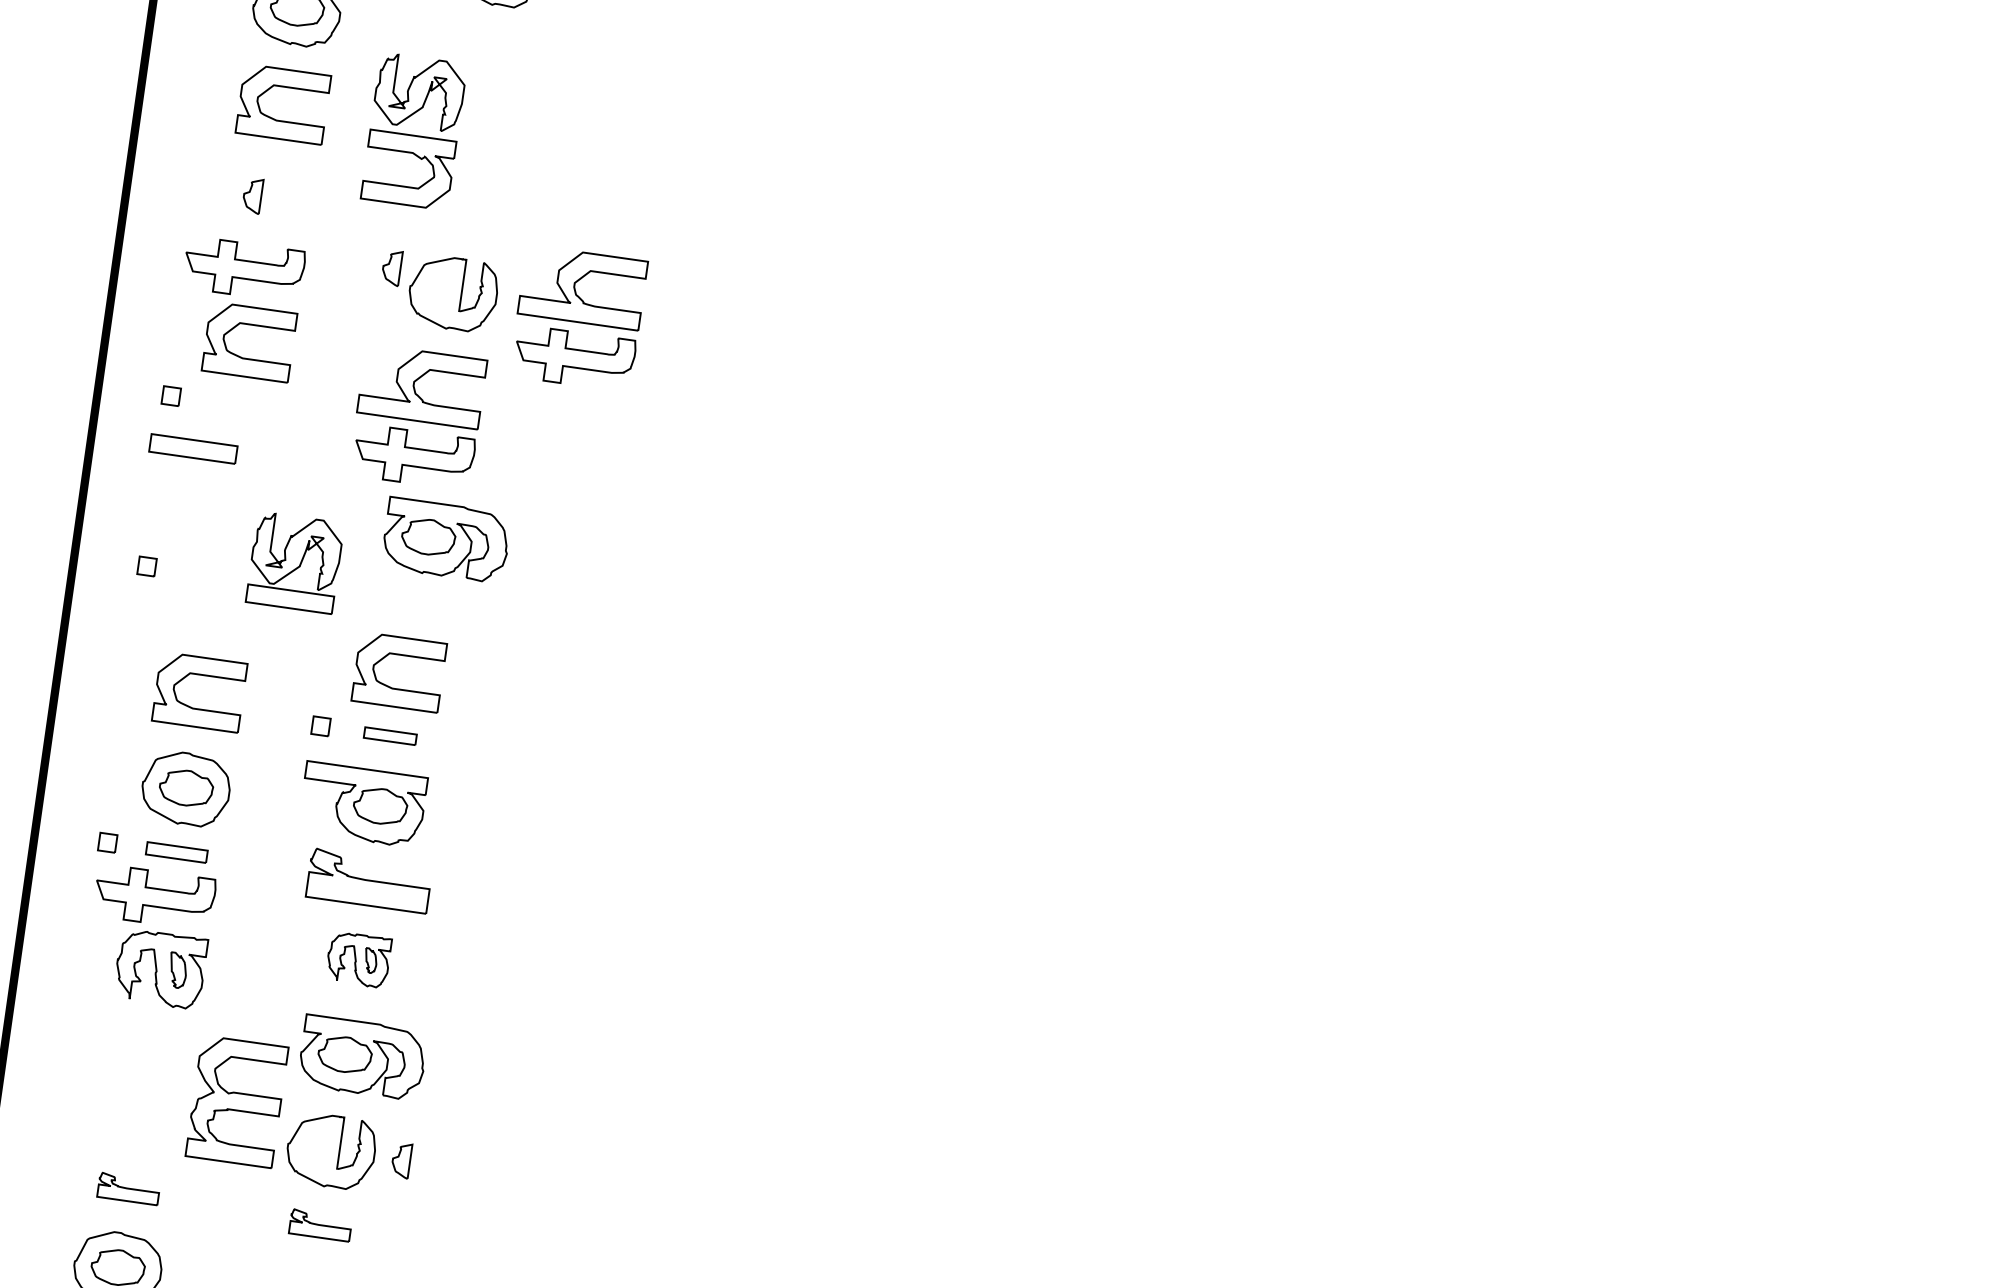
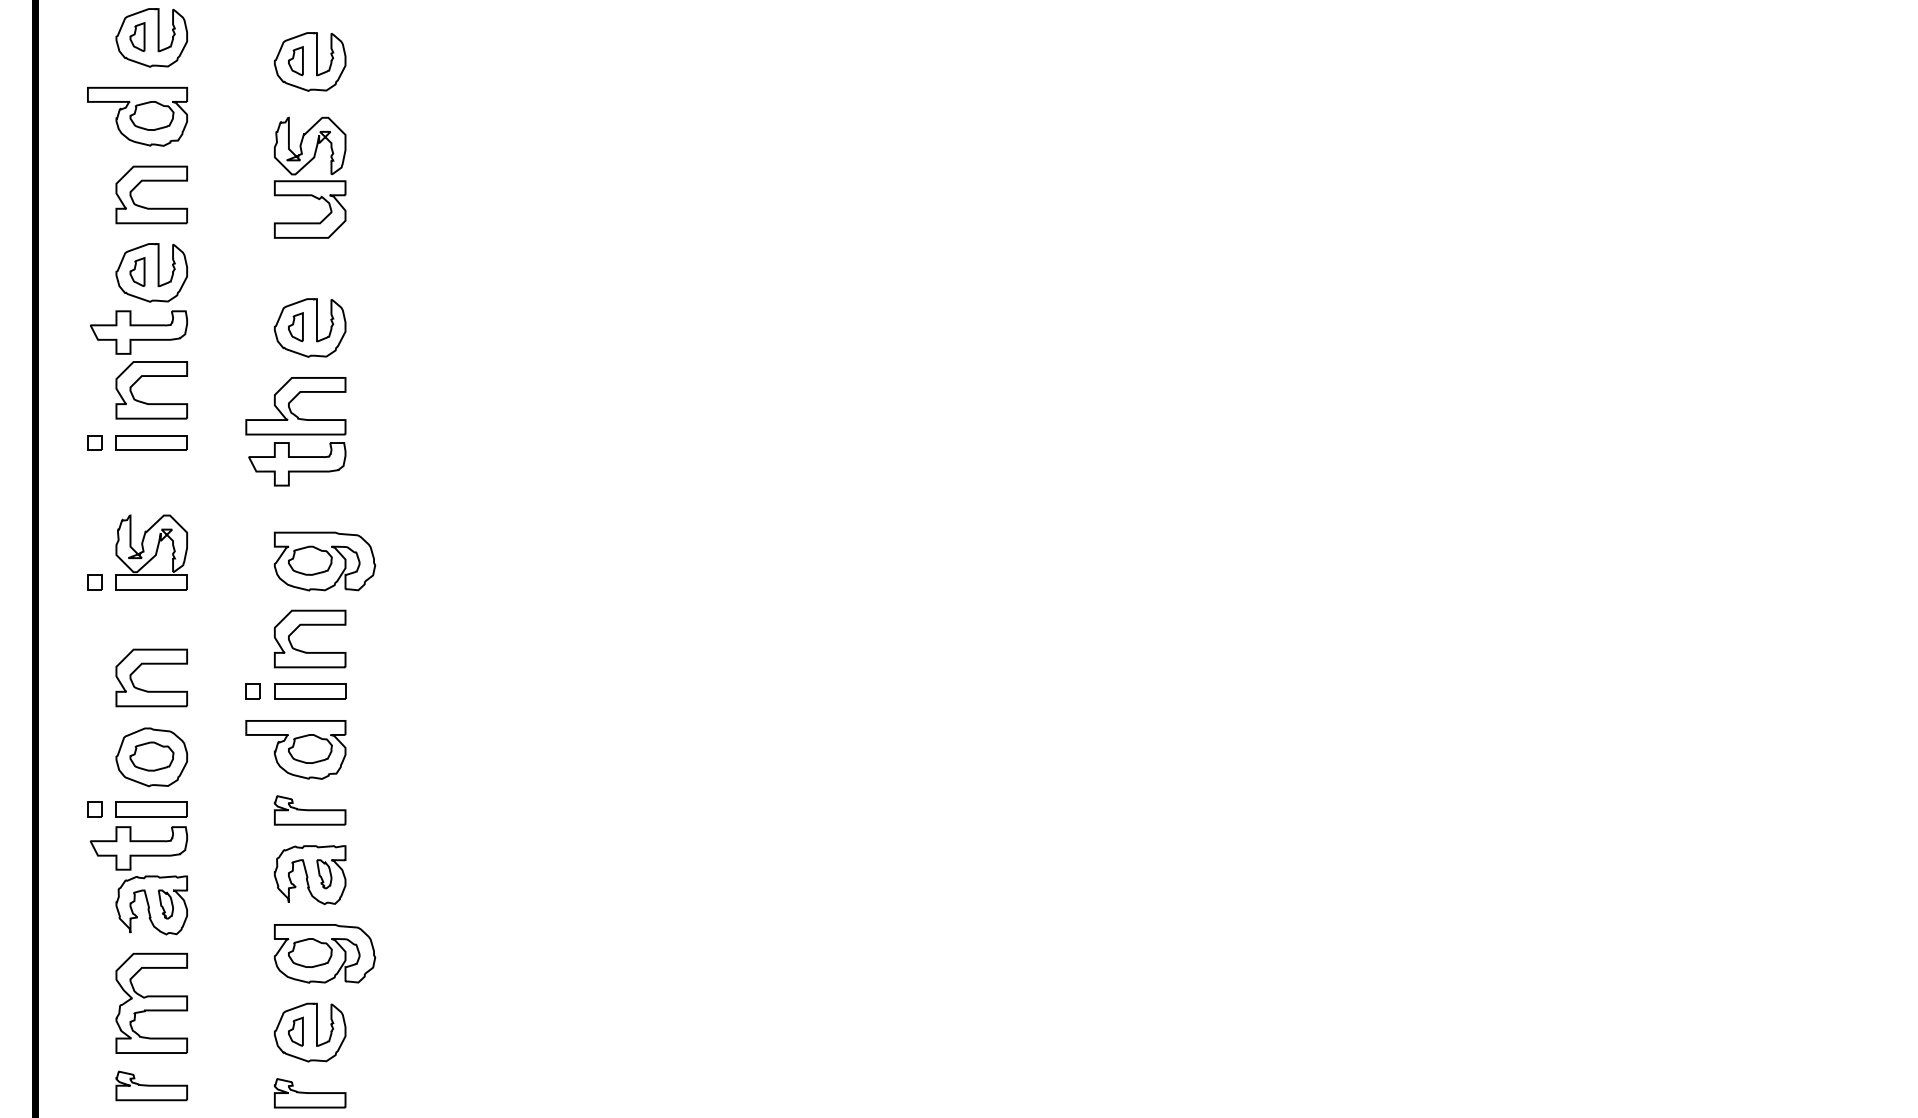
part: (414, 131) -> (310, 177), moved
part: (269, 198) -> (151, 272), added
part: (391, 268) -> (295, 327), moved
part: (577, 318) -> (413, 333), removed
part: (193, 448) -> (151, 442), moved
part: (446, 540) -> (325, 561), moved
part: (294, 562) -> (151, 552), moved
part: (390, 736) -> (310, 691), size x1.67
part: (176, 852) -> (151, 809), size x1.43
part: (369, 881) -> (310, 810), size x0.71
part: (358, 960) -> (310, 875), size x1.43
part: (236, 1100) -> (151, 1002), moved
part: (401, 1160) -> (295, 1031), moved
part: (128, 1188) -> (151, 1085), size x1.43
part: (320, 1225) -> (310, 1093), size x1.43

